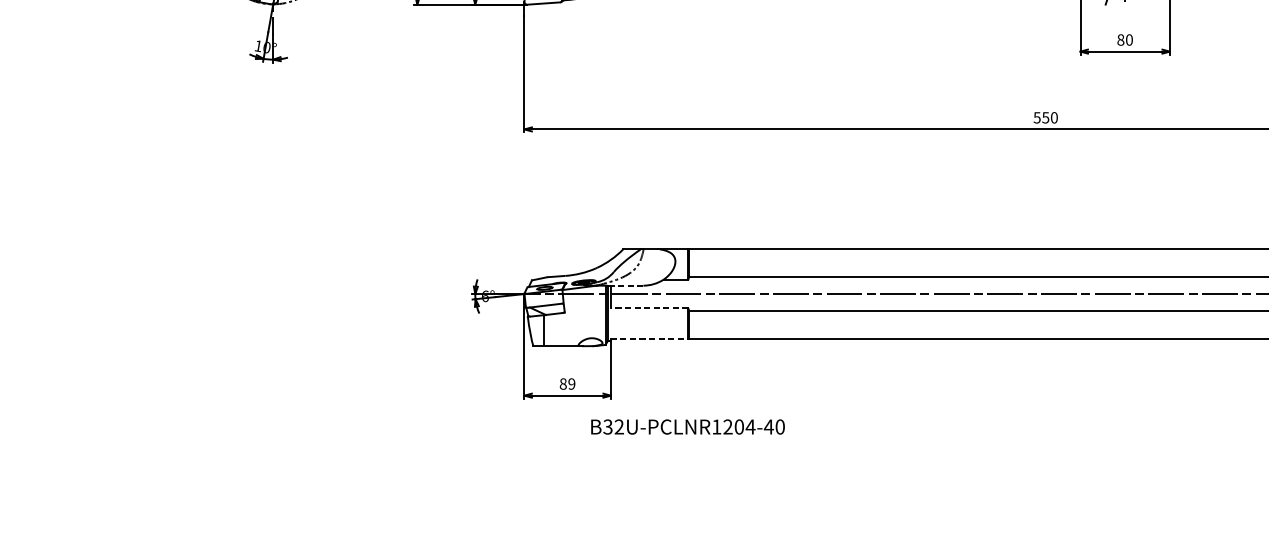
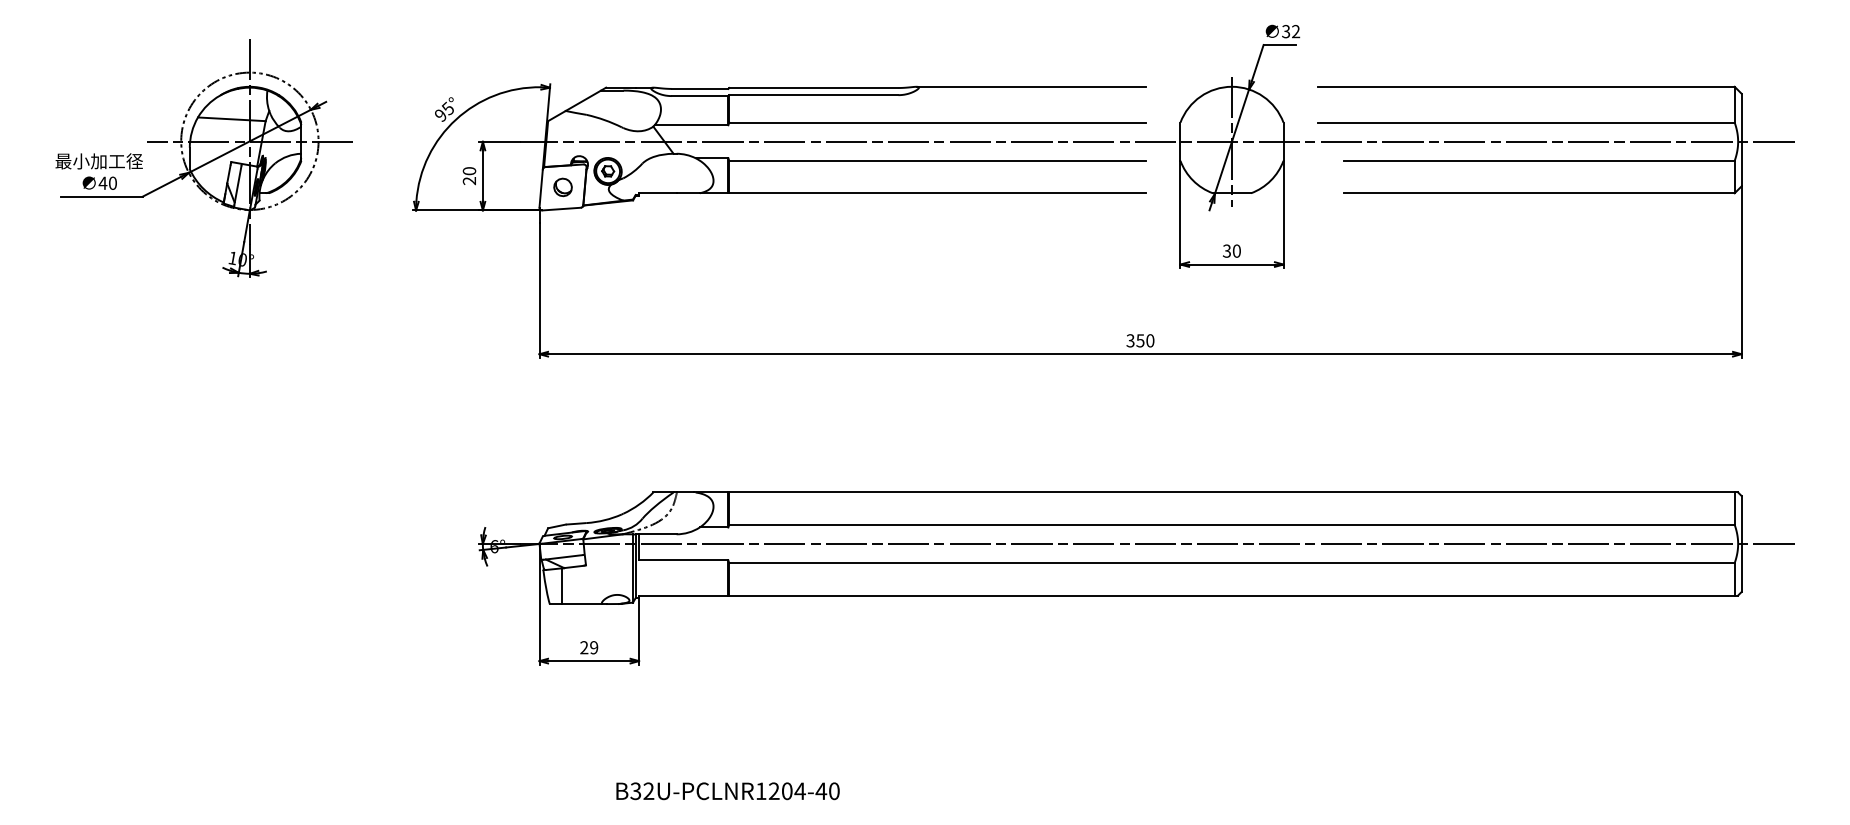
text: (1120, 39) -> (1226, 250), 80 -> 30
text: (1037, 117) -> (1130, 340), 550 -> 350
line: (626, 285) -> (657, 534), dashed -> solid
line: (649, 308) -> (683, 560), dashed -> solid
line: (649, 338) -> (683, 595), dashed -> solid
text: (563, 383) -> (584, 647), 89 -> 29
text: (687, 427) -> (727, 791), moved

